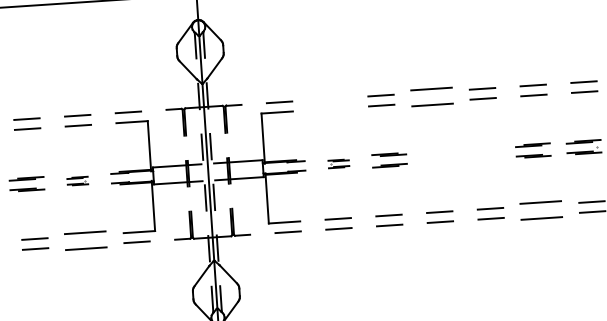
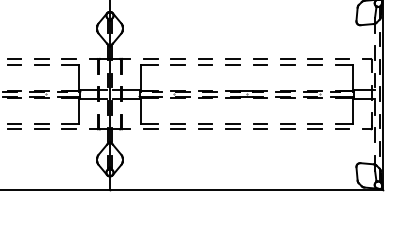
part: (431, 96) -> (232, 61), size x0.62
part: (329, 103) -> (177, 61), added
part: (461, 156) -> (246, 94), added
part: (338, 164) -> (180, 94), size x1.67
part: (77, 181) -> (39, 94), size x1.67
part: (541, 210) -> (287, 126), size x0.62
part: (85, 240) -> (41, 126), size x0.62

